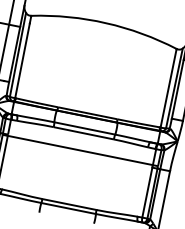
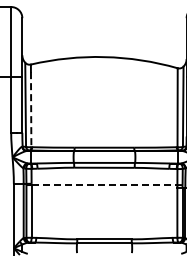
line: (22, 60) -> (31, 109), solid -> dashed
line: (80, 150) -> (104, 185), solid -> dashed

